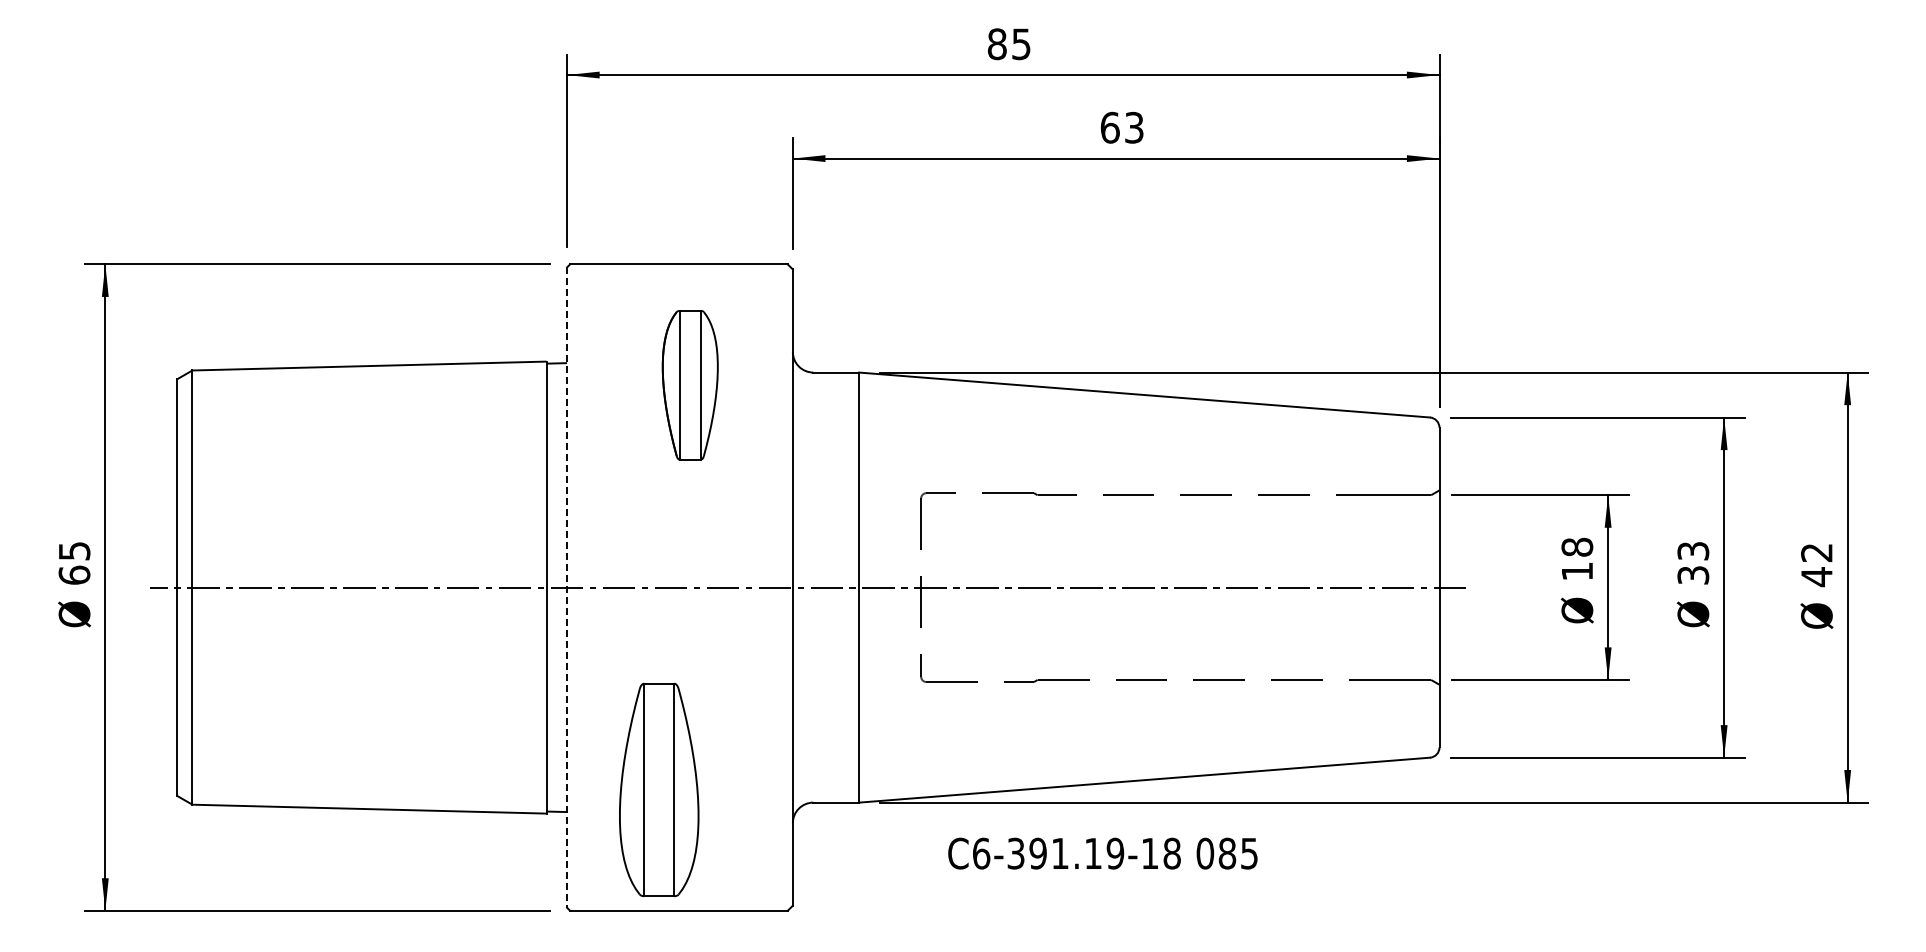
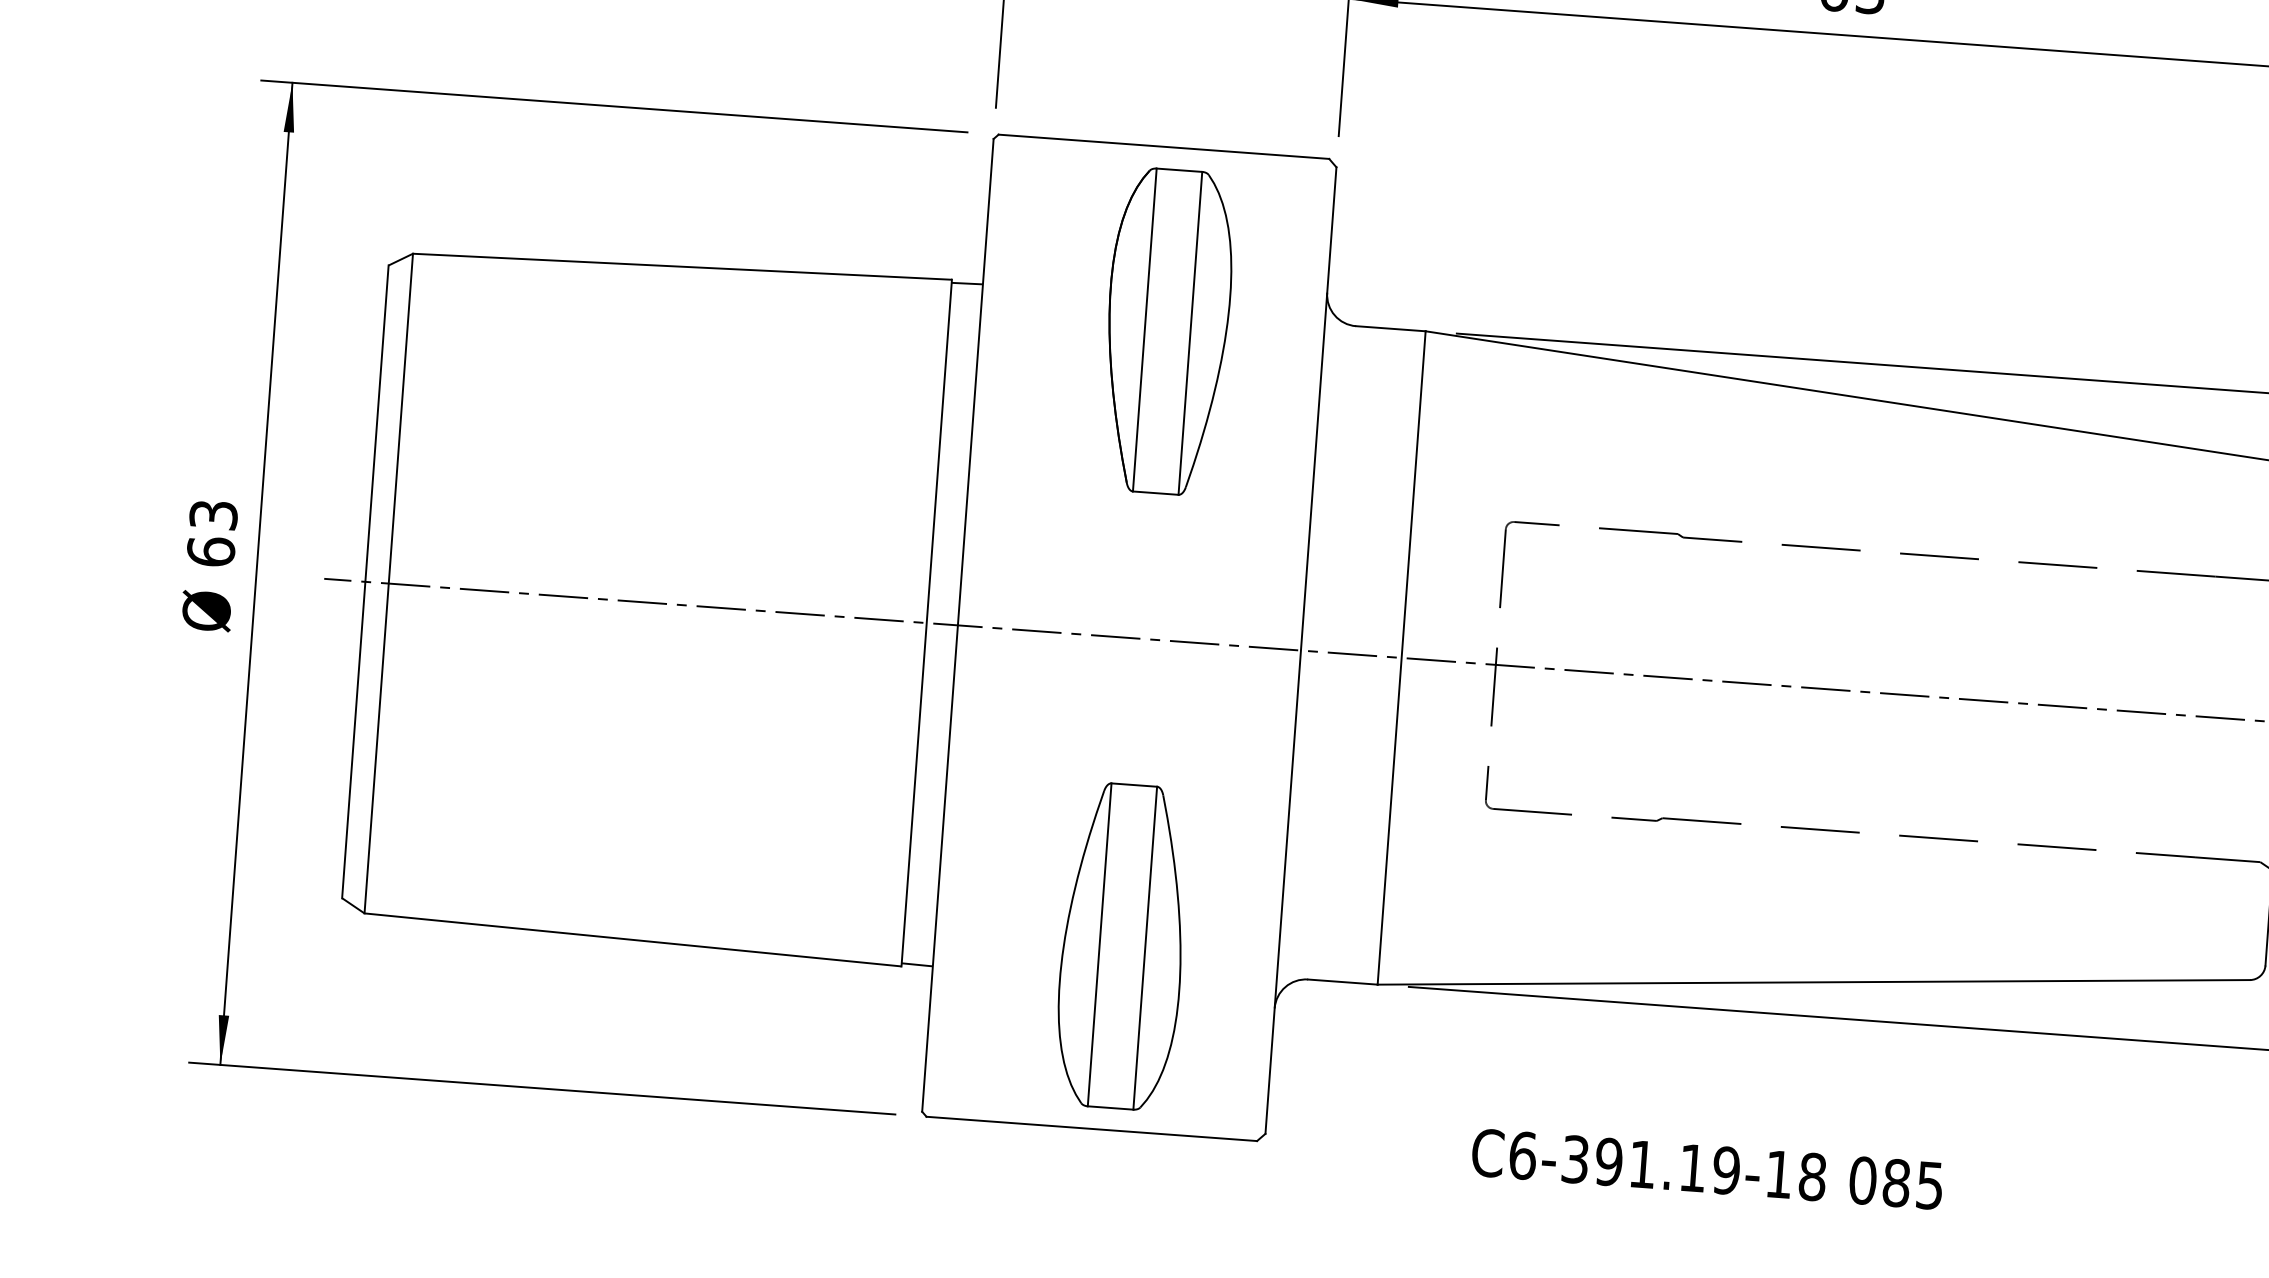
part: (690, 385) -> (1167, 332), size x1.43
text: (73, 550) -> (212, 513), 65 -> 63
line: (567, 588) -> (958, 626), dashed -> solid
part: (659, 789) -> (1122, 945), moved
text: (1102, 853) -> (1706, 1168), moved

